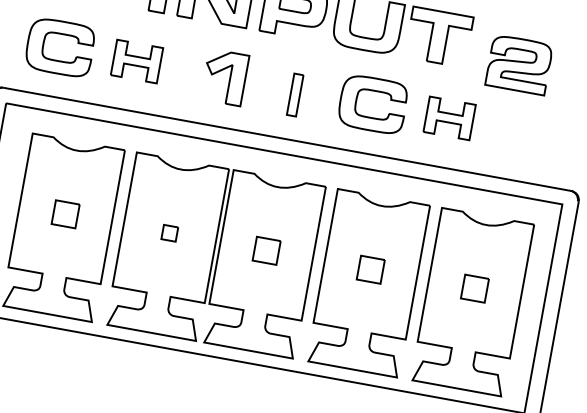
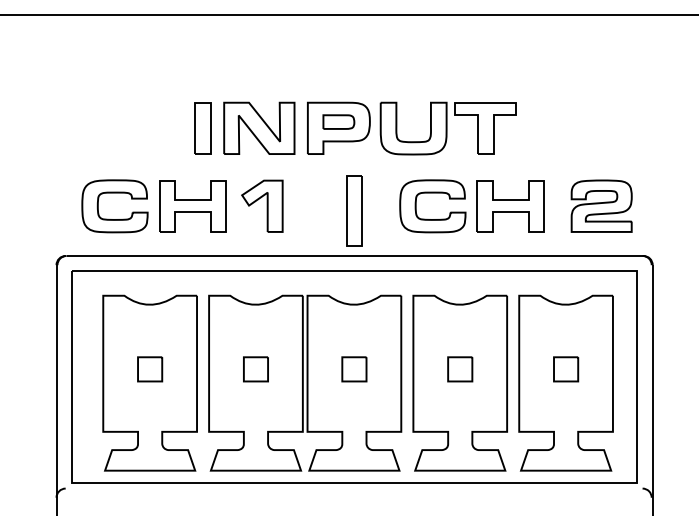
part: (136, 61) -> (192, 206), size x1.43
part: (519, 64) -> (601, 205), moved
part: (225, 76) -> (262, 205), moved
part: (295, 94) -> (354, 210), size x1.67
part: (449, 118) -> (510, 206), size x1.43
part: (169, 233) -> (255, 369), size x1.67

